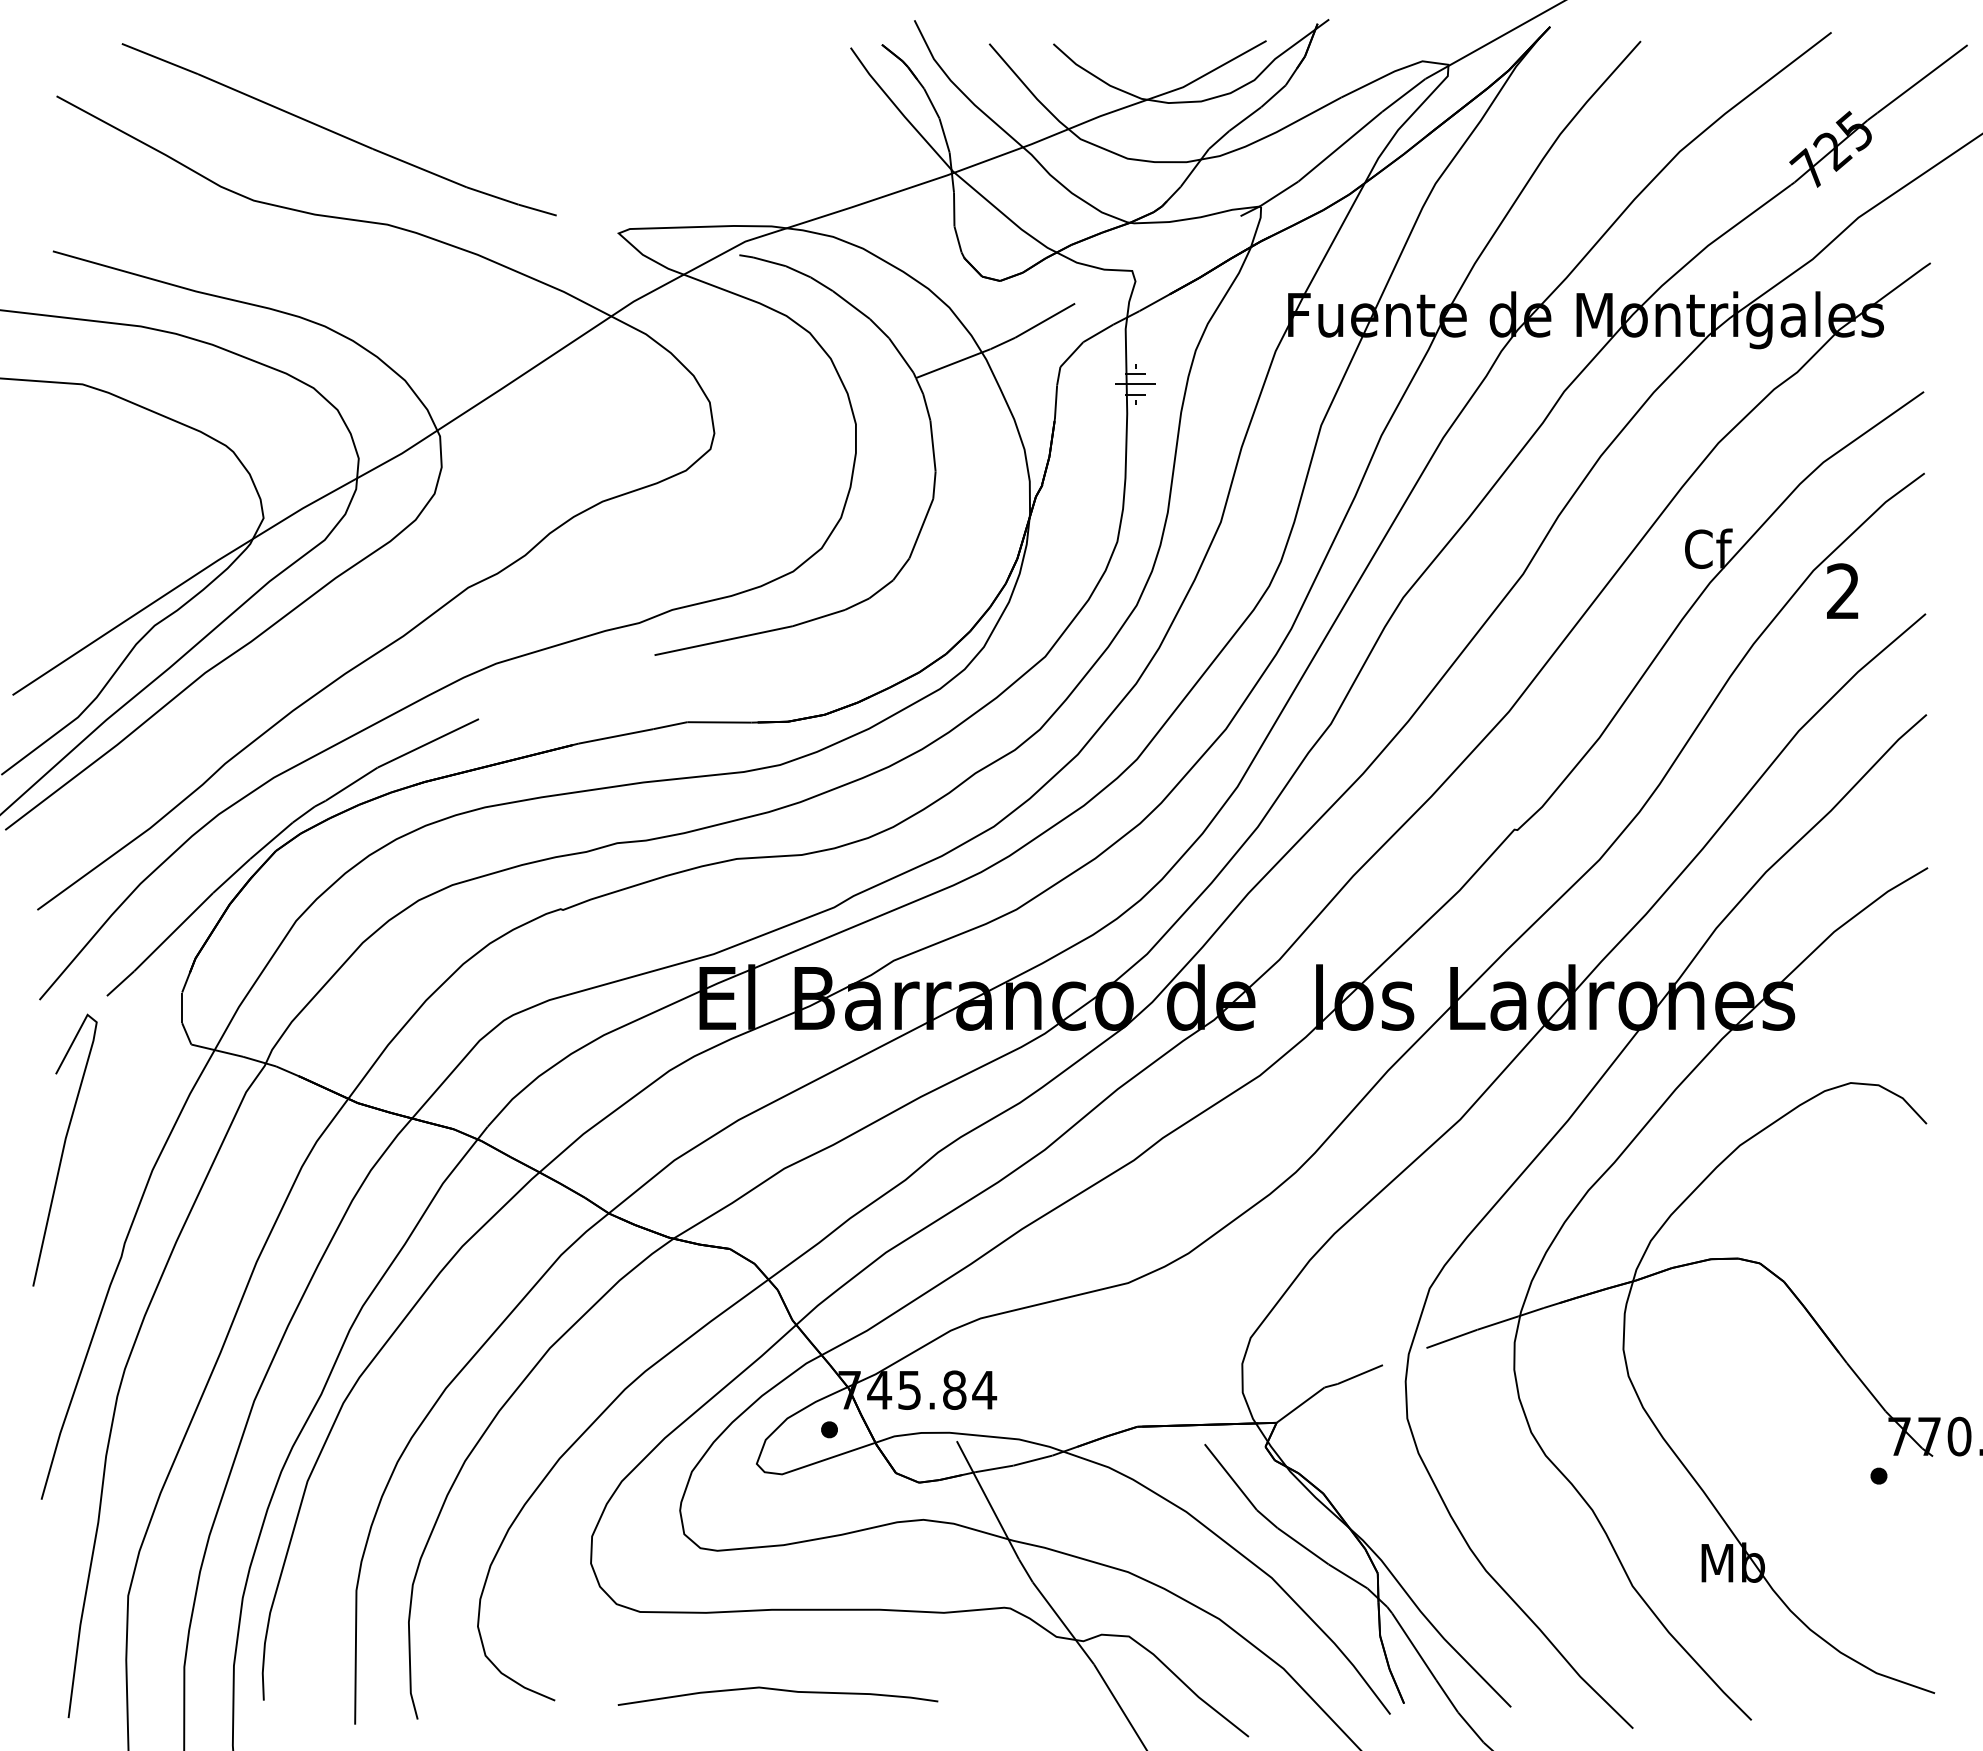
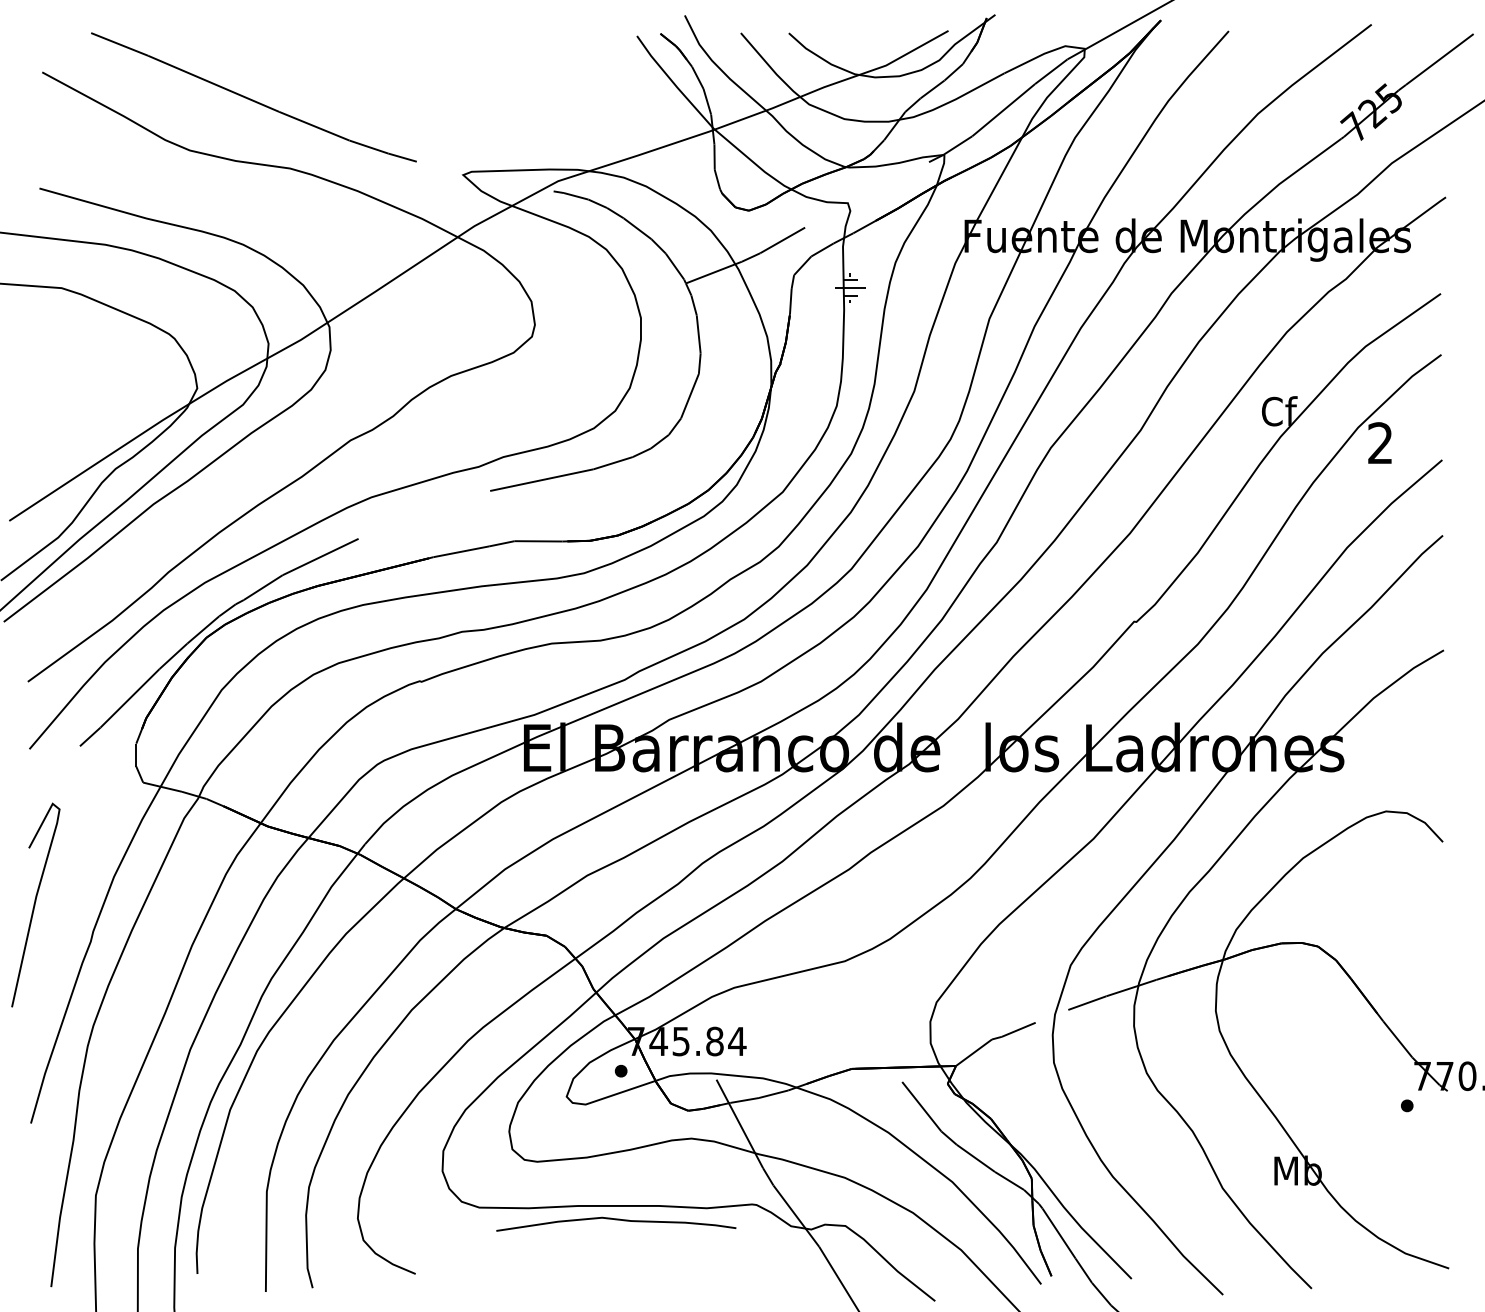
curve: (64, 1149) -> (35, 904), moved
curve: (777, 1690) -> (615, 1219), moved

